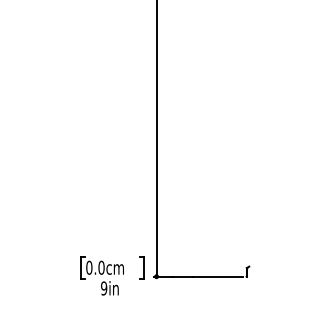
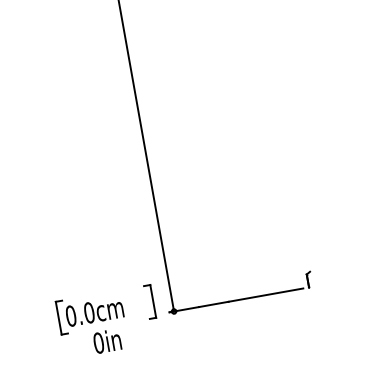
text: (104, 288) -> (99, 343), 9in -> 0in

